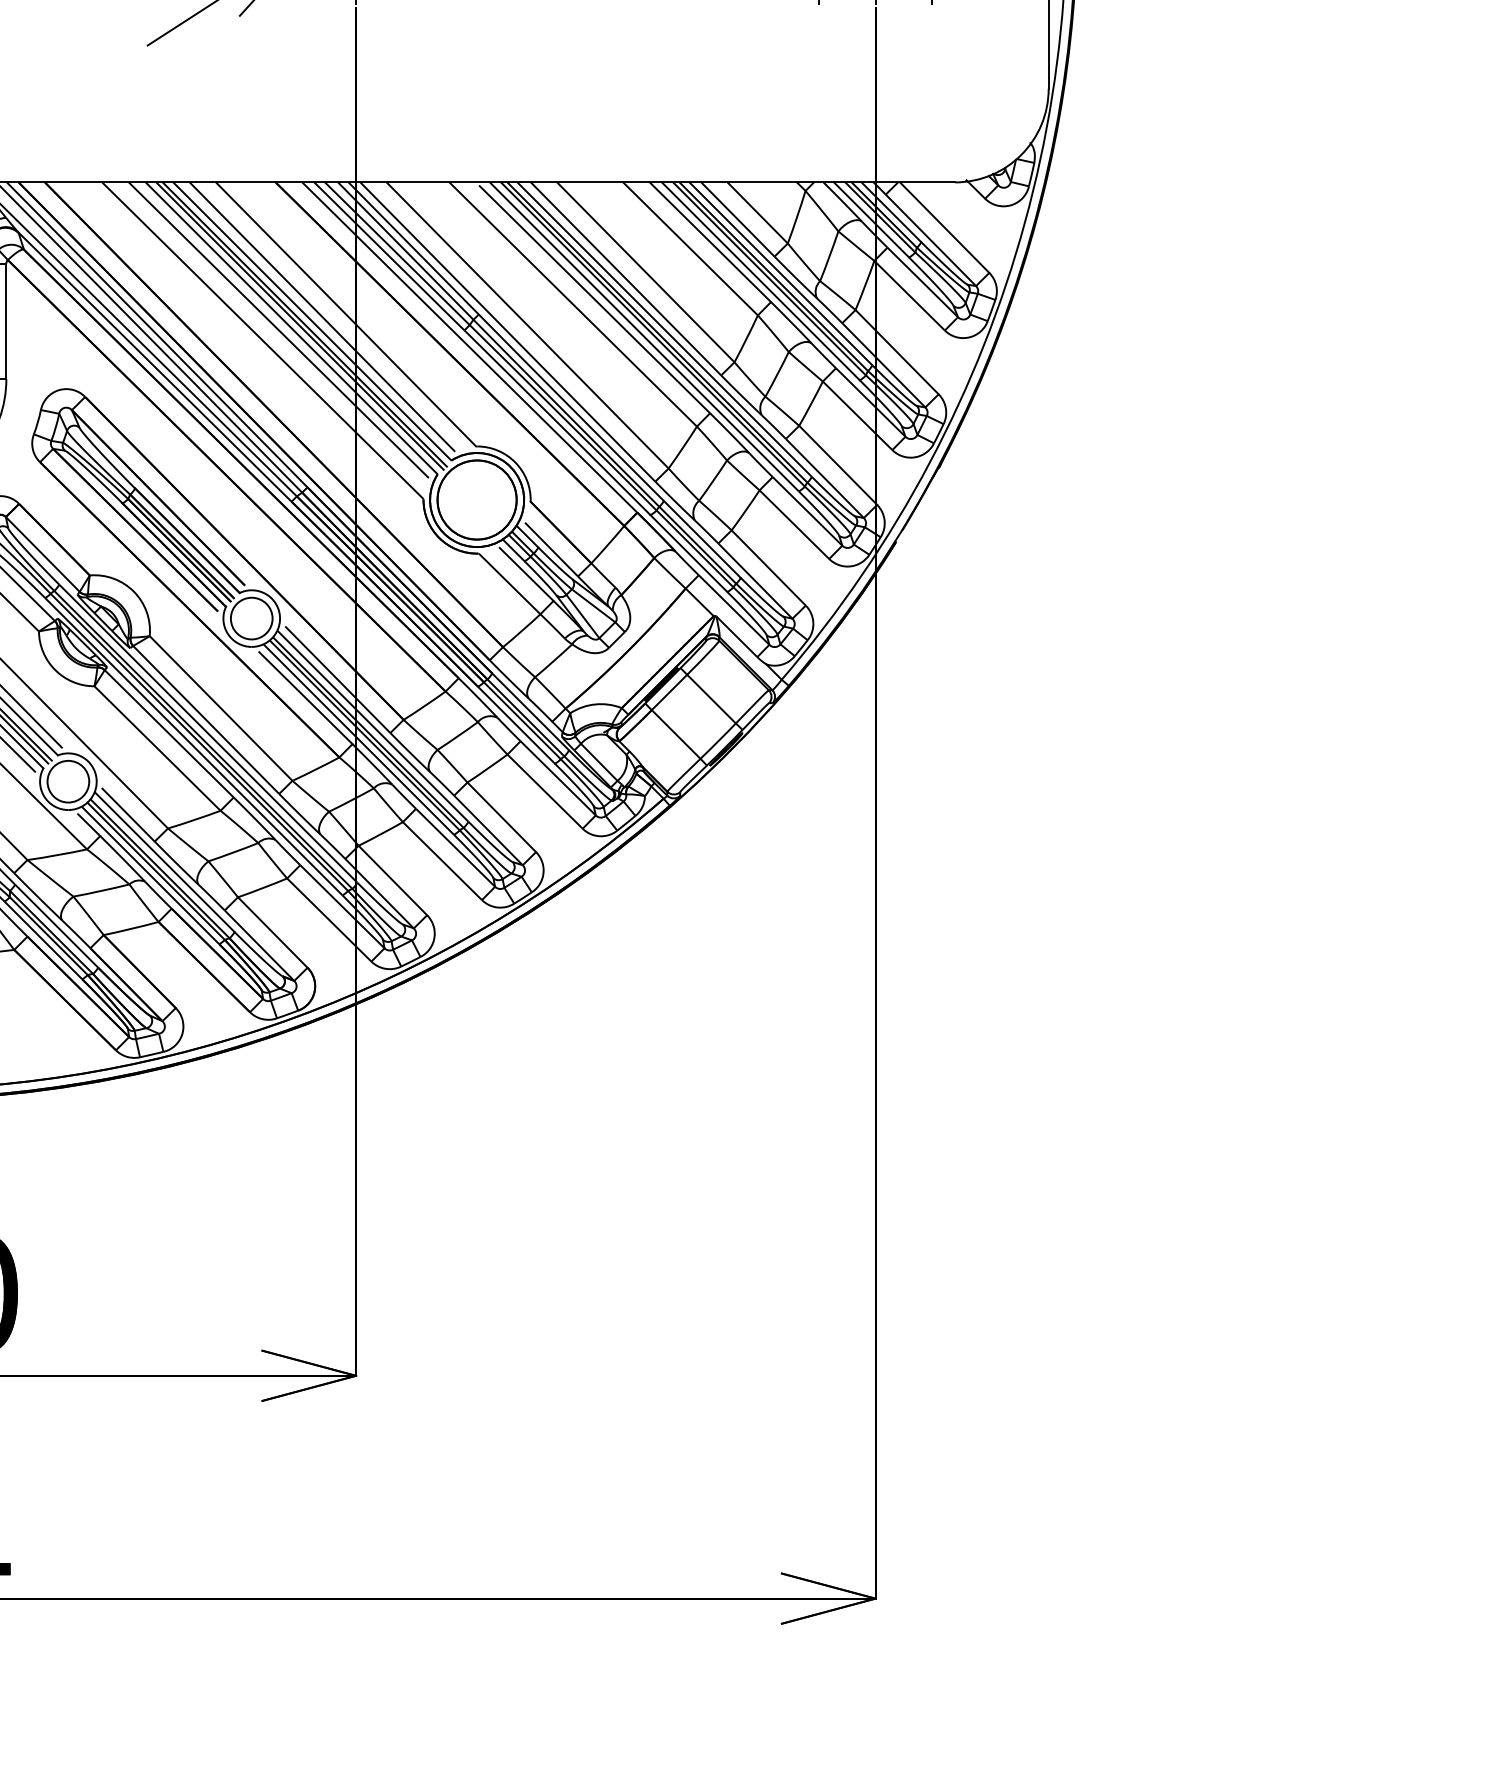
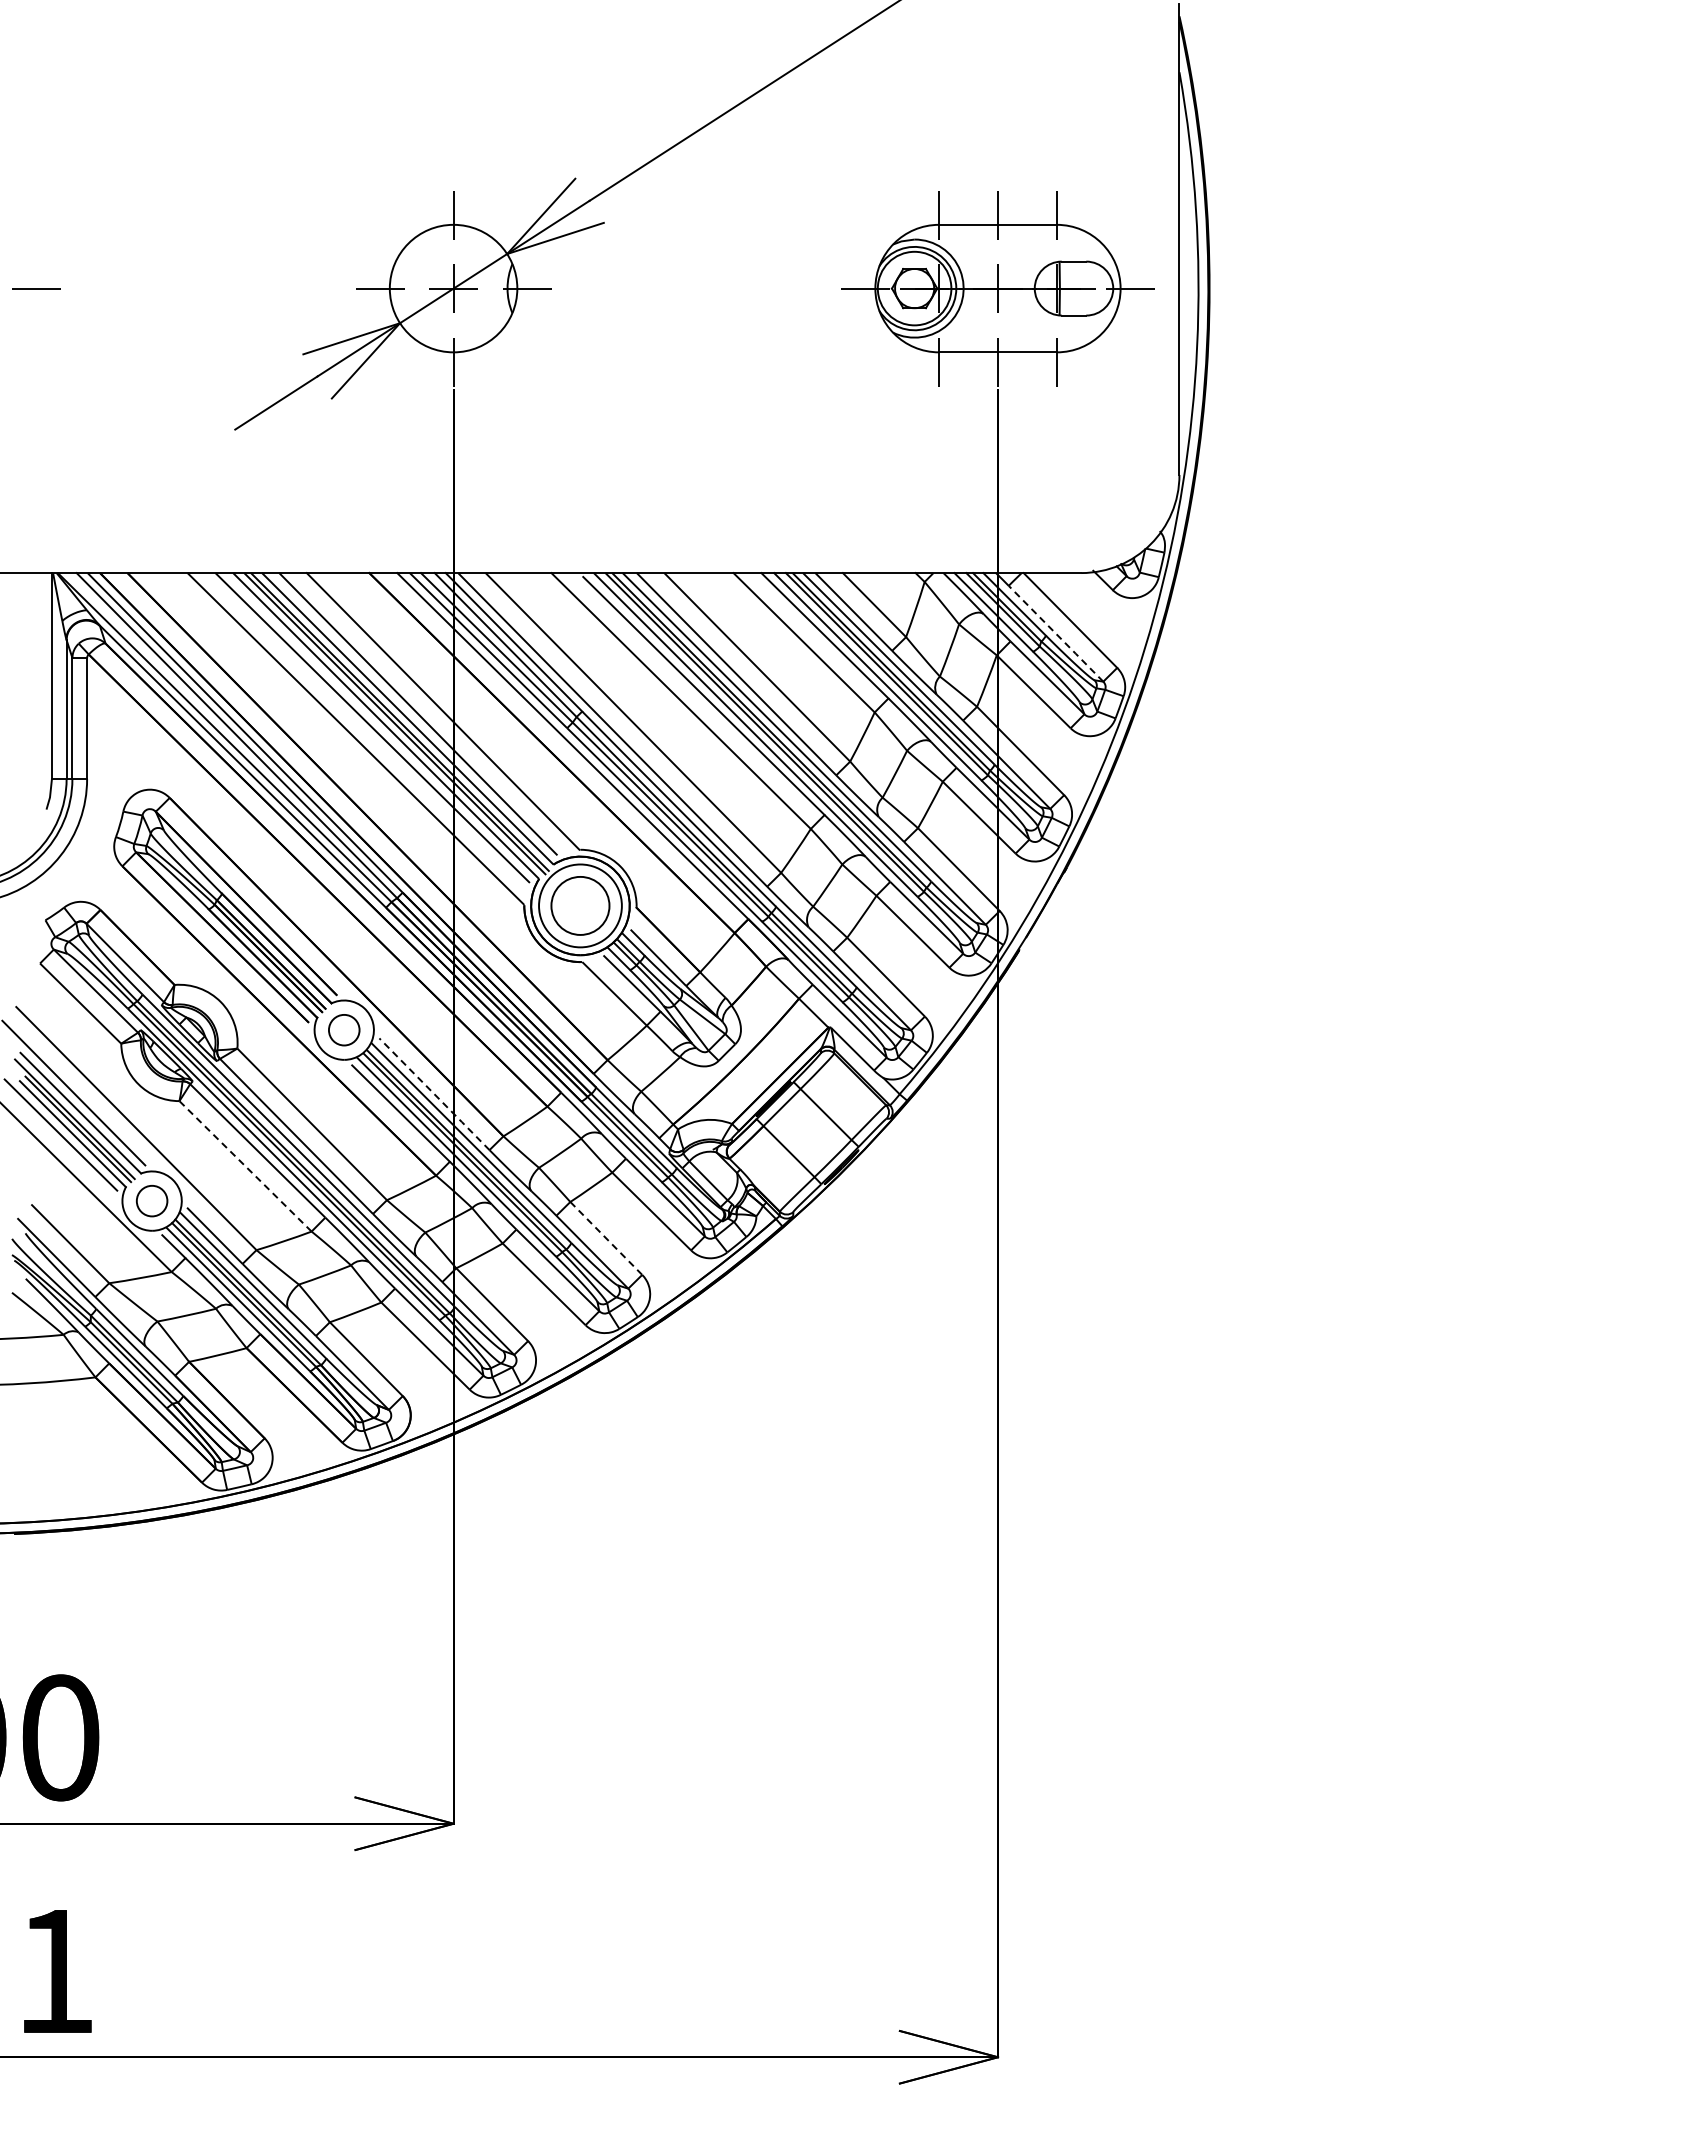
line: (931, 240) -> (1056, 633), solid -> dashed
circle: (476, 499) -> (579, 905), size x0.7
circle: (251, 618) -> (344, 1030), size x0.7
line: (337, 679) -> (434, 1094), solid -> dashed
line: (157, 748) -> (245, 1166), solid -> dashed
circle: (67, 781) -> (151, 1200), size x0.7
line: (501, 817) -> (606, 1238), solid -> dashed

